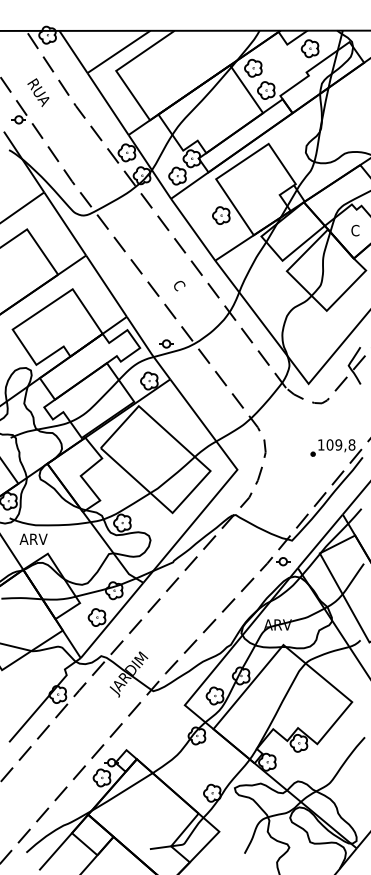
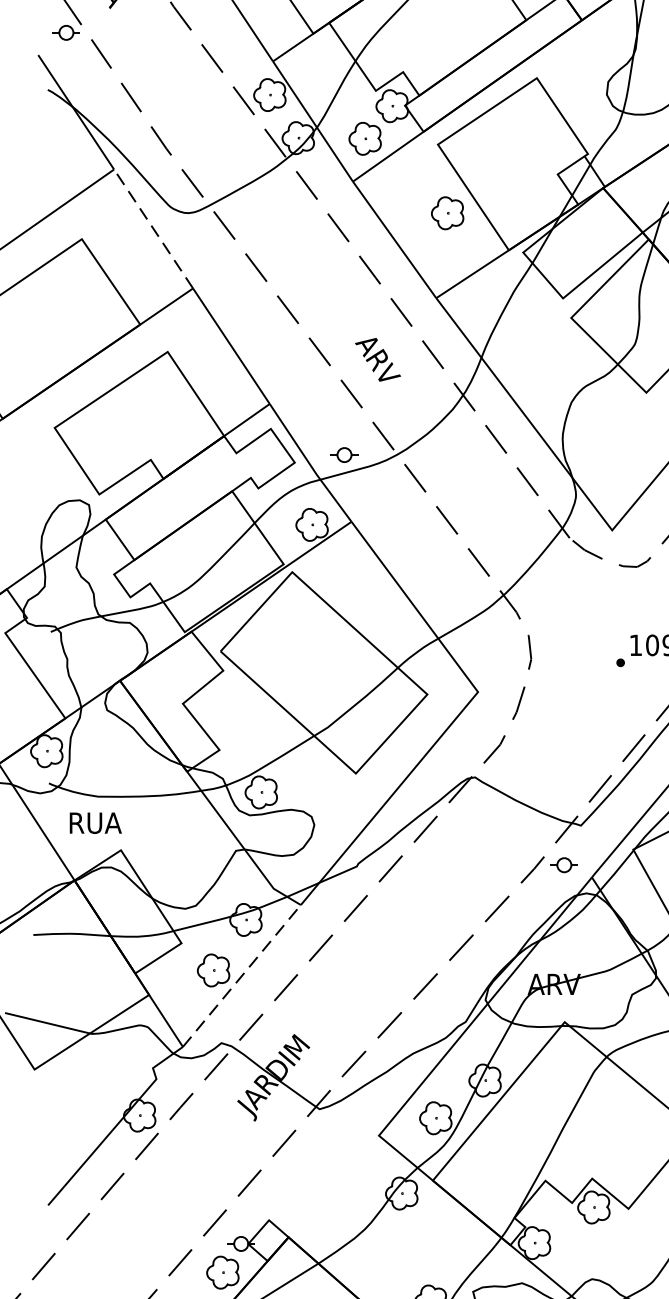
line: (65, 223) -> (154, 228), solid -> dashed
text: (184, 292) -> (378, 358), C -> ARV
text: (33, 539) -> (93, 823), ARV -> RUA
line: (112, 620) -> (242, 976), solid -> dashed

